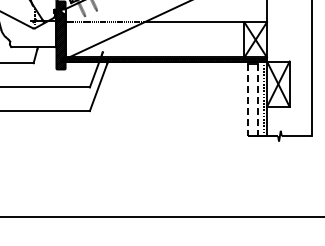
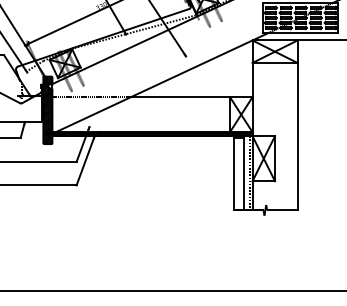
line: (247, 100) -> (233, 174), dashed -> solid
line: (257, 100) -> (243, 174), dashed -> solid

